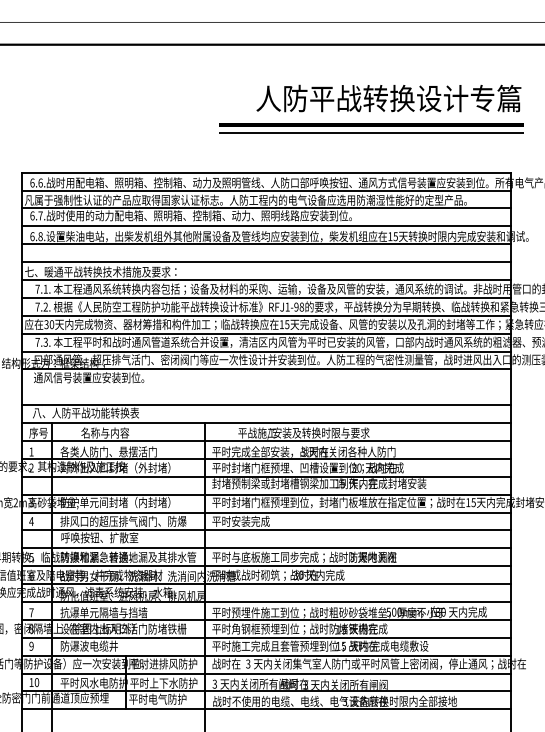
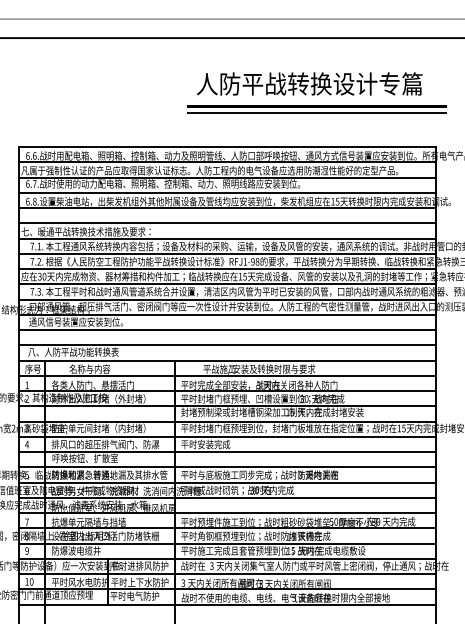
text: (388, 97) -> (309, 83), moved
line: (265, 387) -> (226, 330), added

